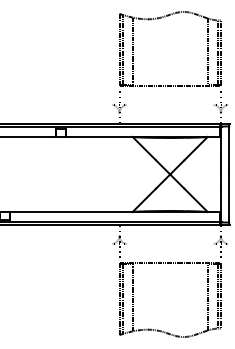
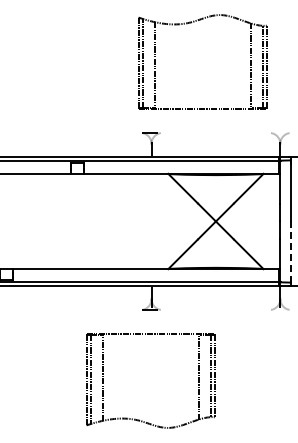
part: (161, 18) -> (191, 23), moved
line: (228, 197) -> (290, 250), solid -> dashed
part: (161, 330) -> (139, 419), moved

